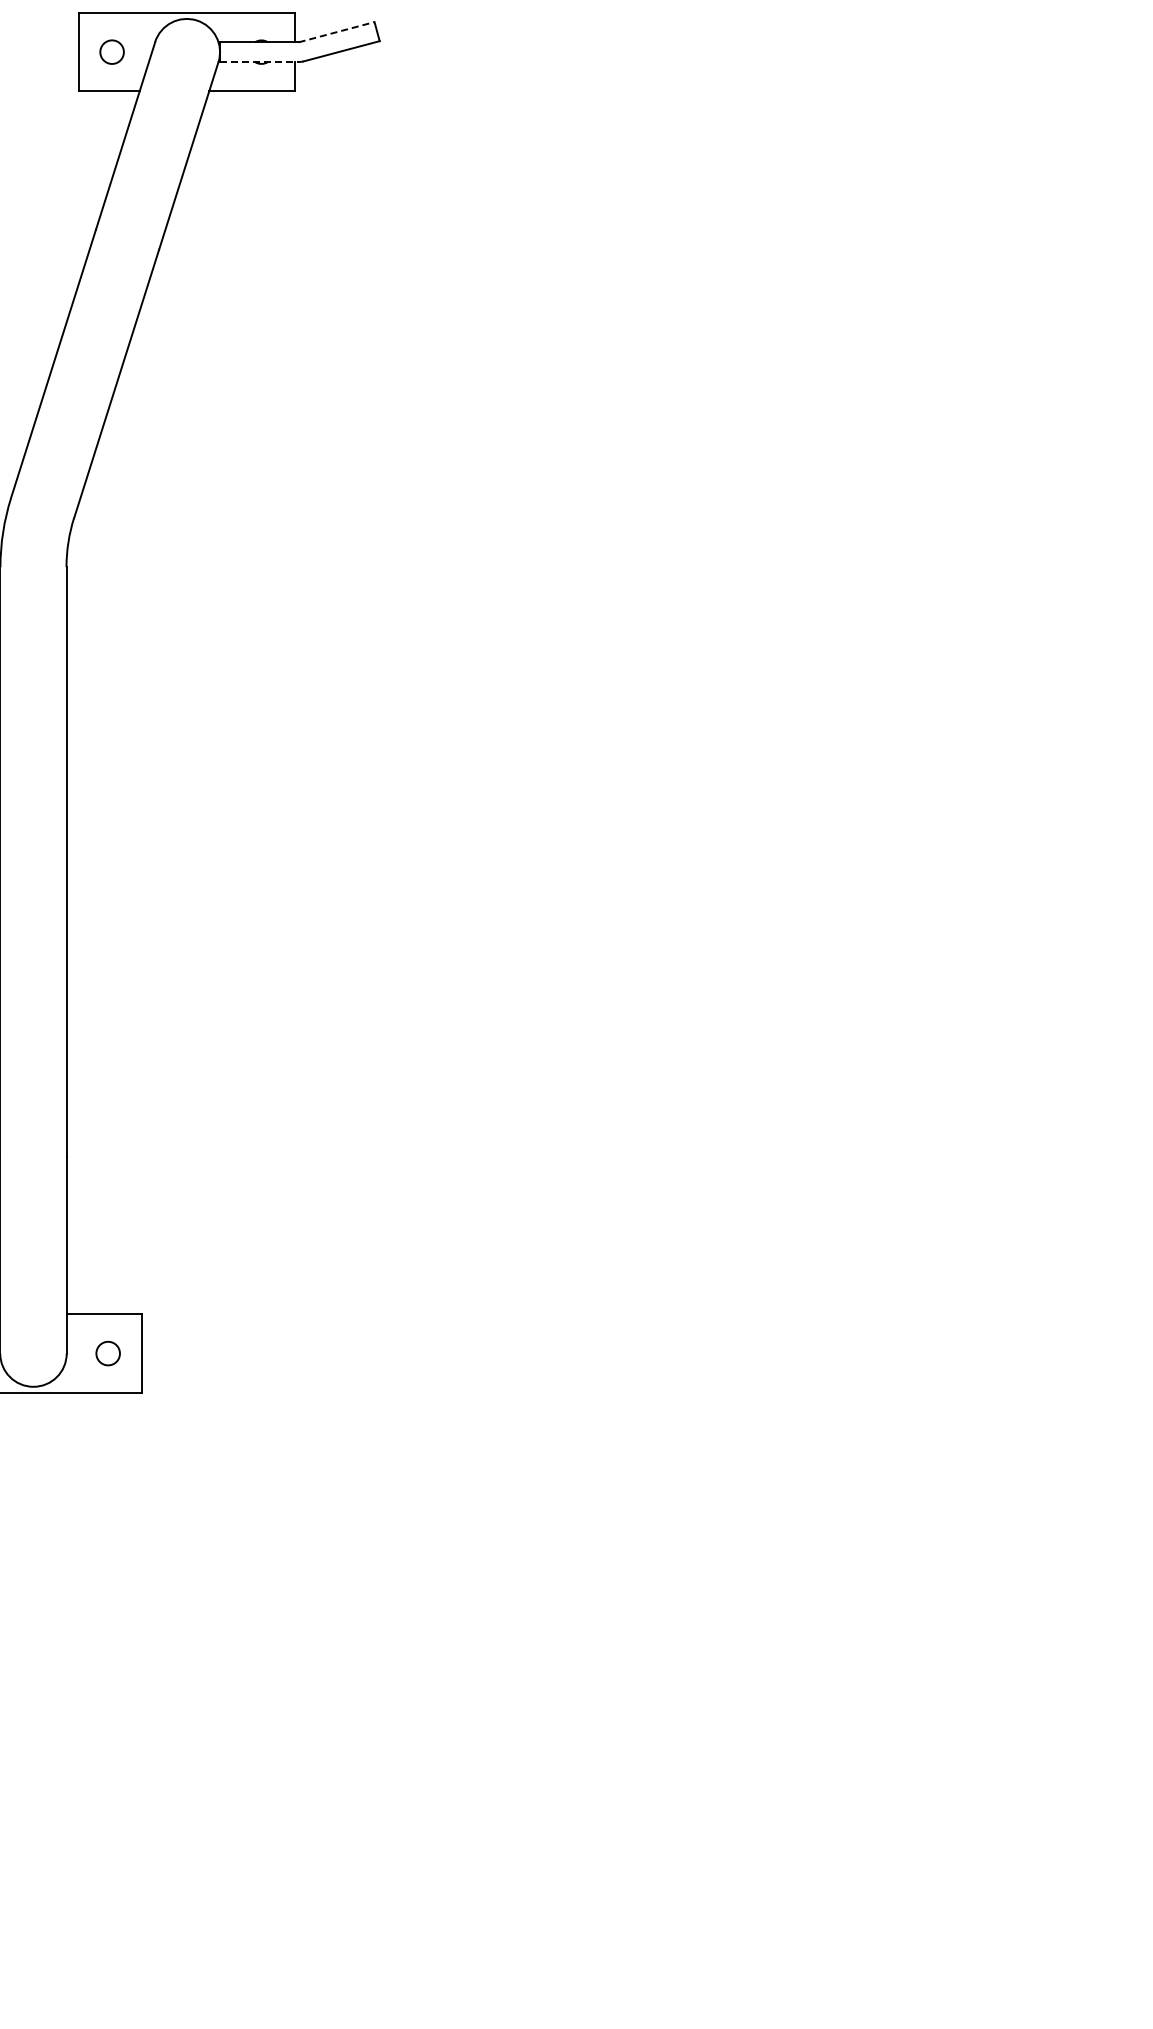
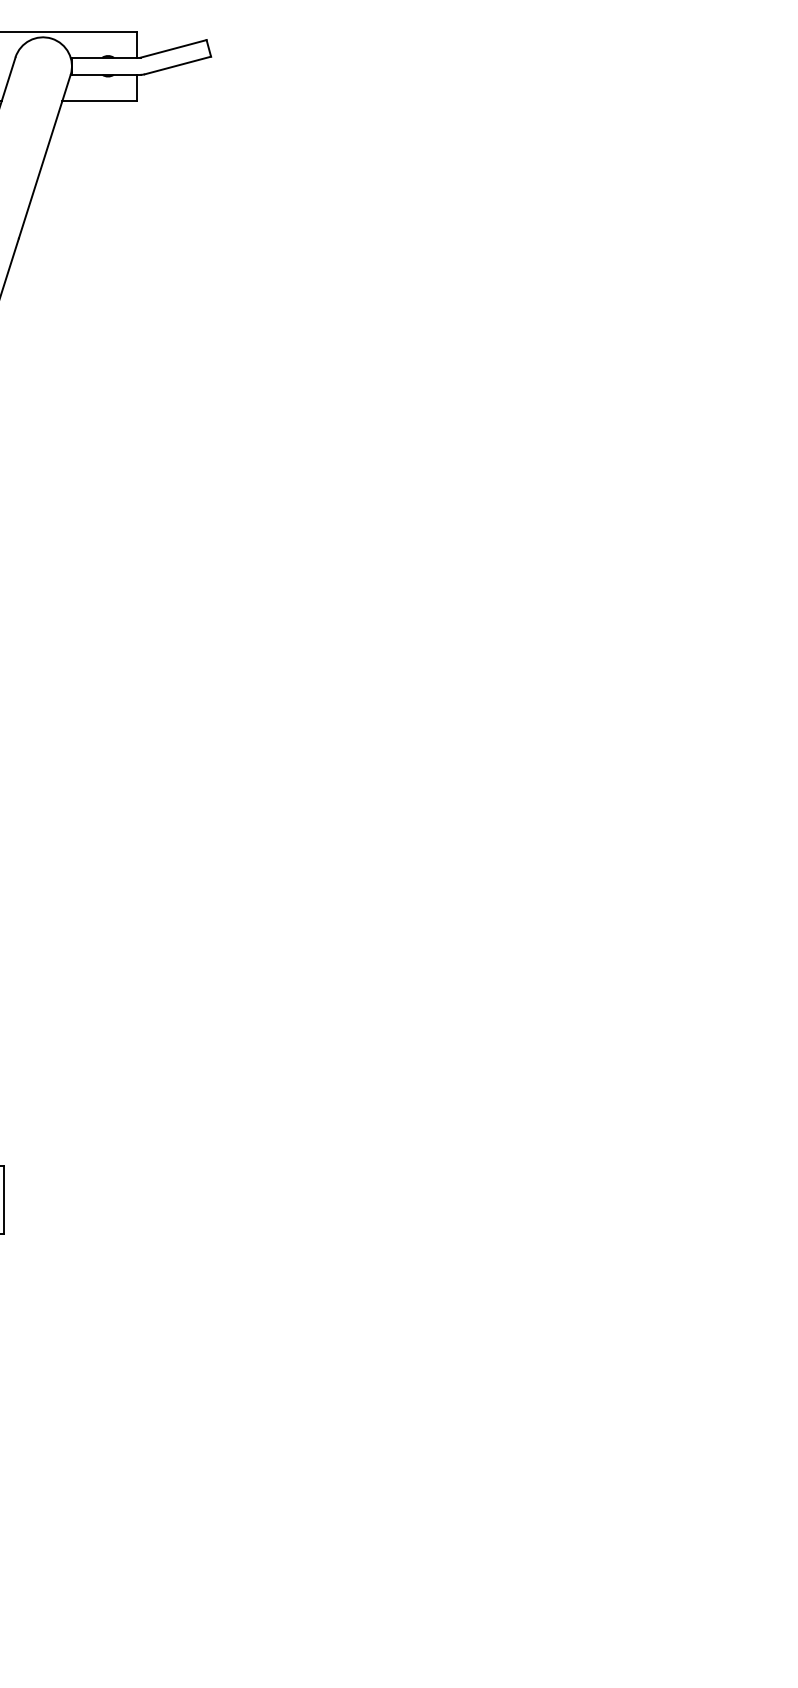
line: (337, 32) -> (174, 49), dashed -> solid
line: (259, 62) -> (106, 75), dashed -> solid

